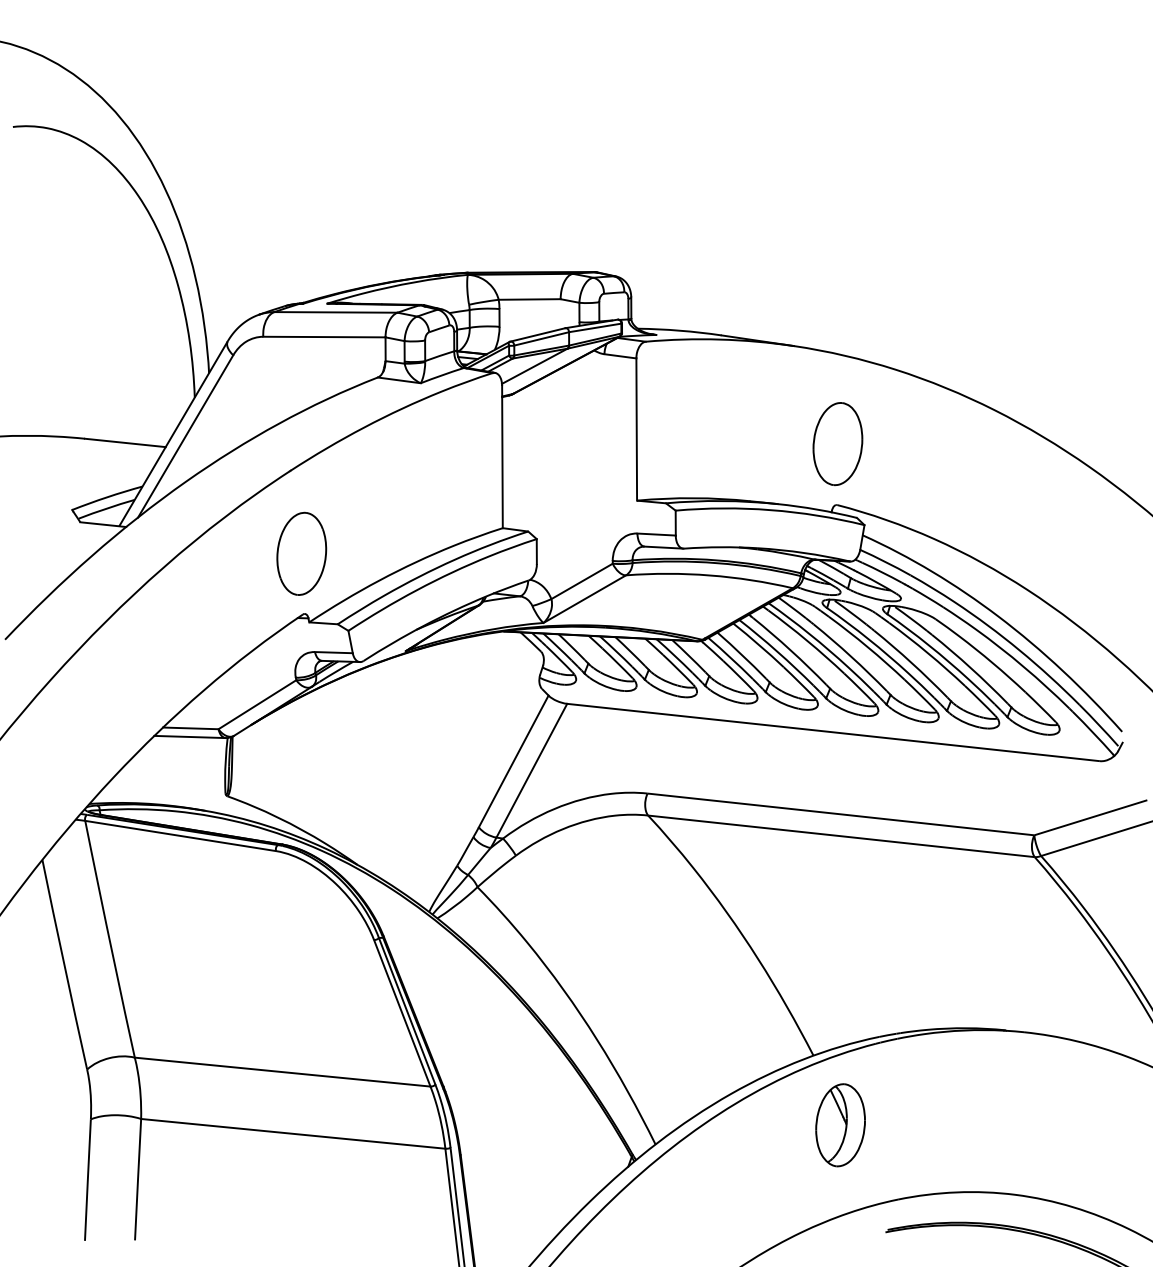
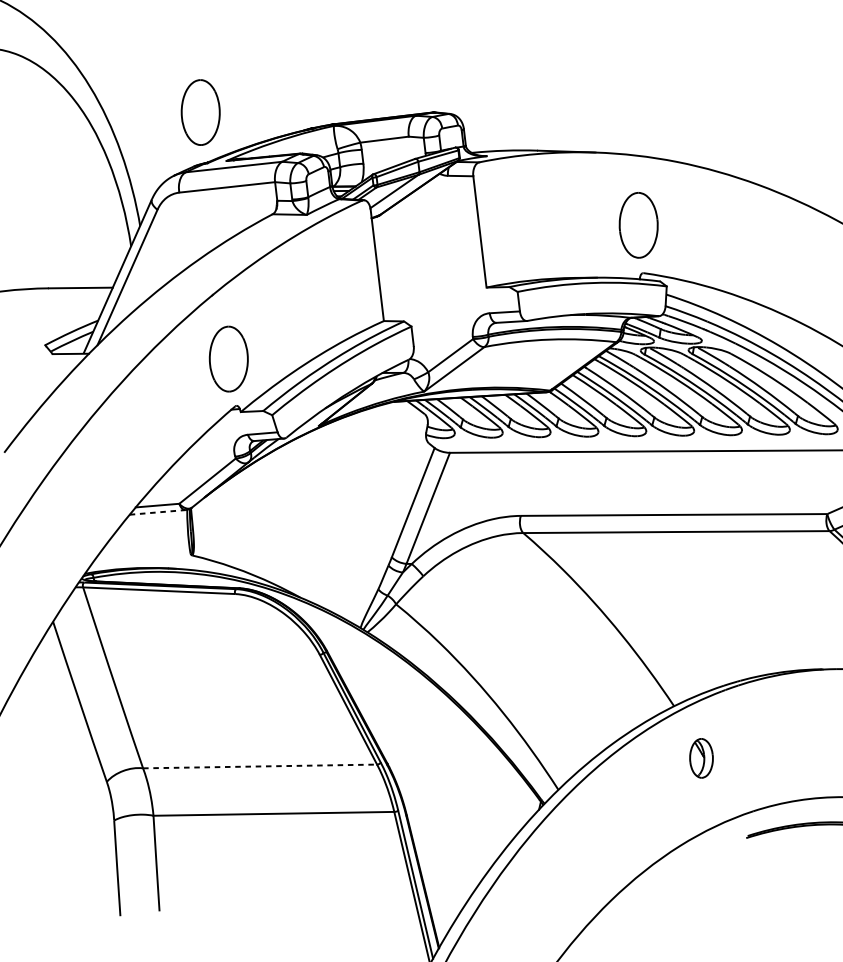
part: (301, 238) -> (200, 112), added
line: (190, 737) -> (158, 512), solid -> dashed
line: (282, 1072) -> (260, 766), solid -> dashed
part: (840, 1125) -> (701, 758), size x0.6

